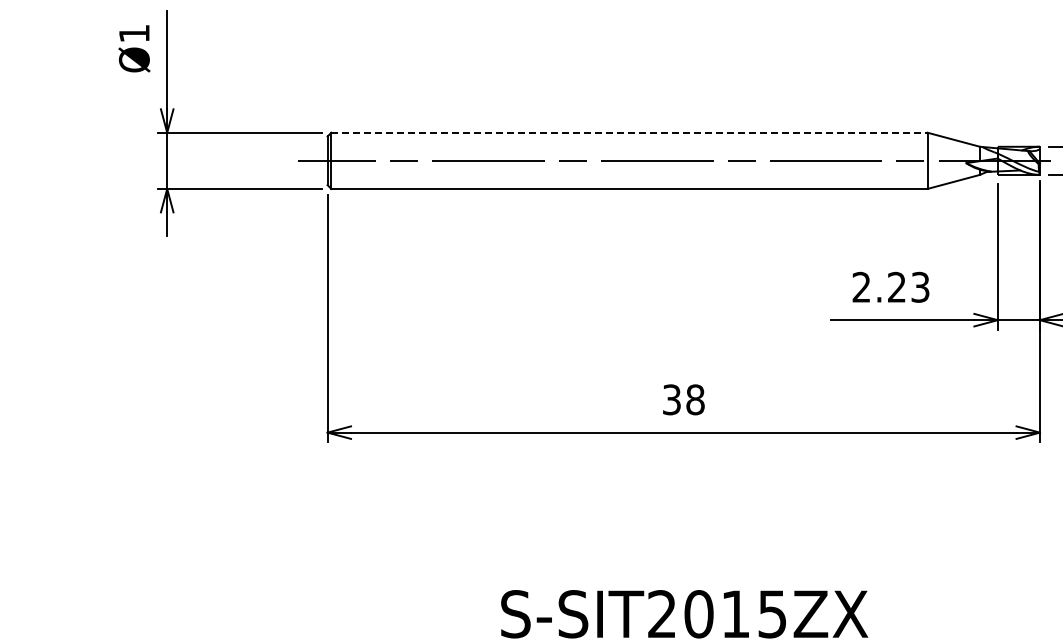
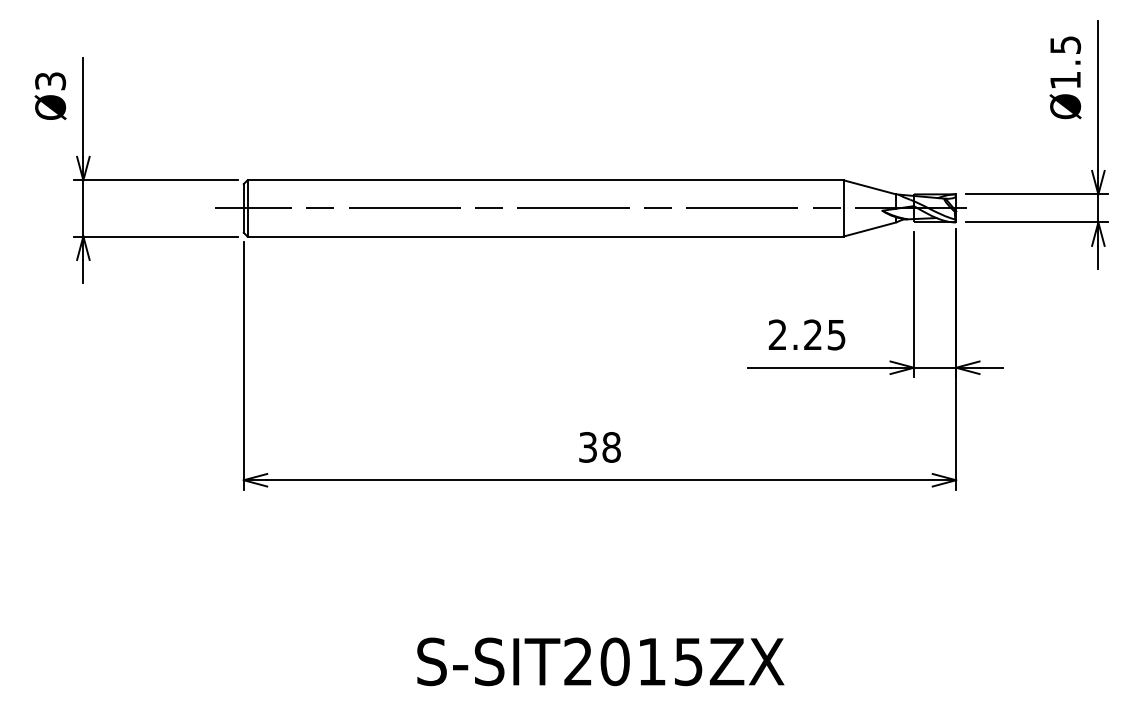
text: (134, 33) -> (50, 81), Ø1 -> Ø3
line: (630, 132) -> (546, 180), dashed -> solid
text: (920, 286) -> (836, 334), 2.23 -> 2.25

